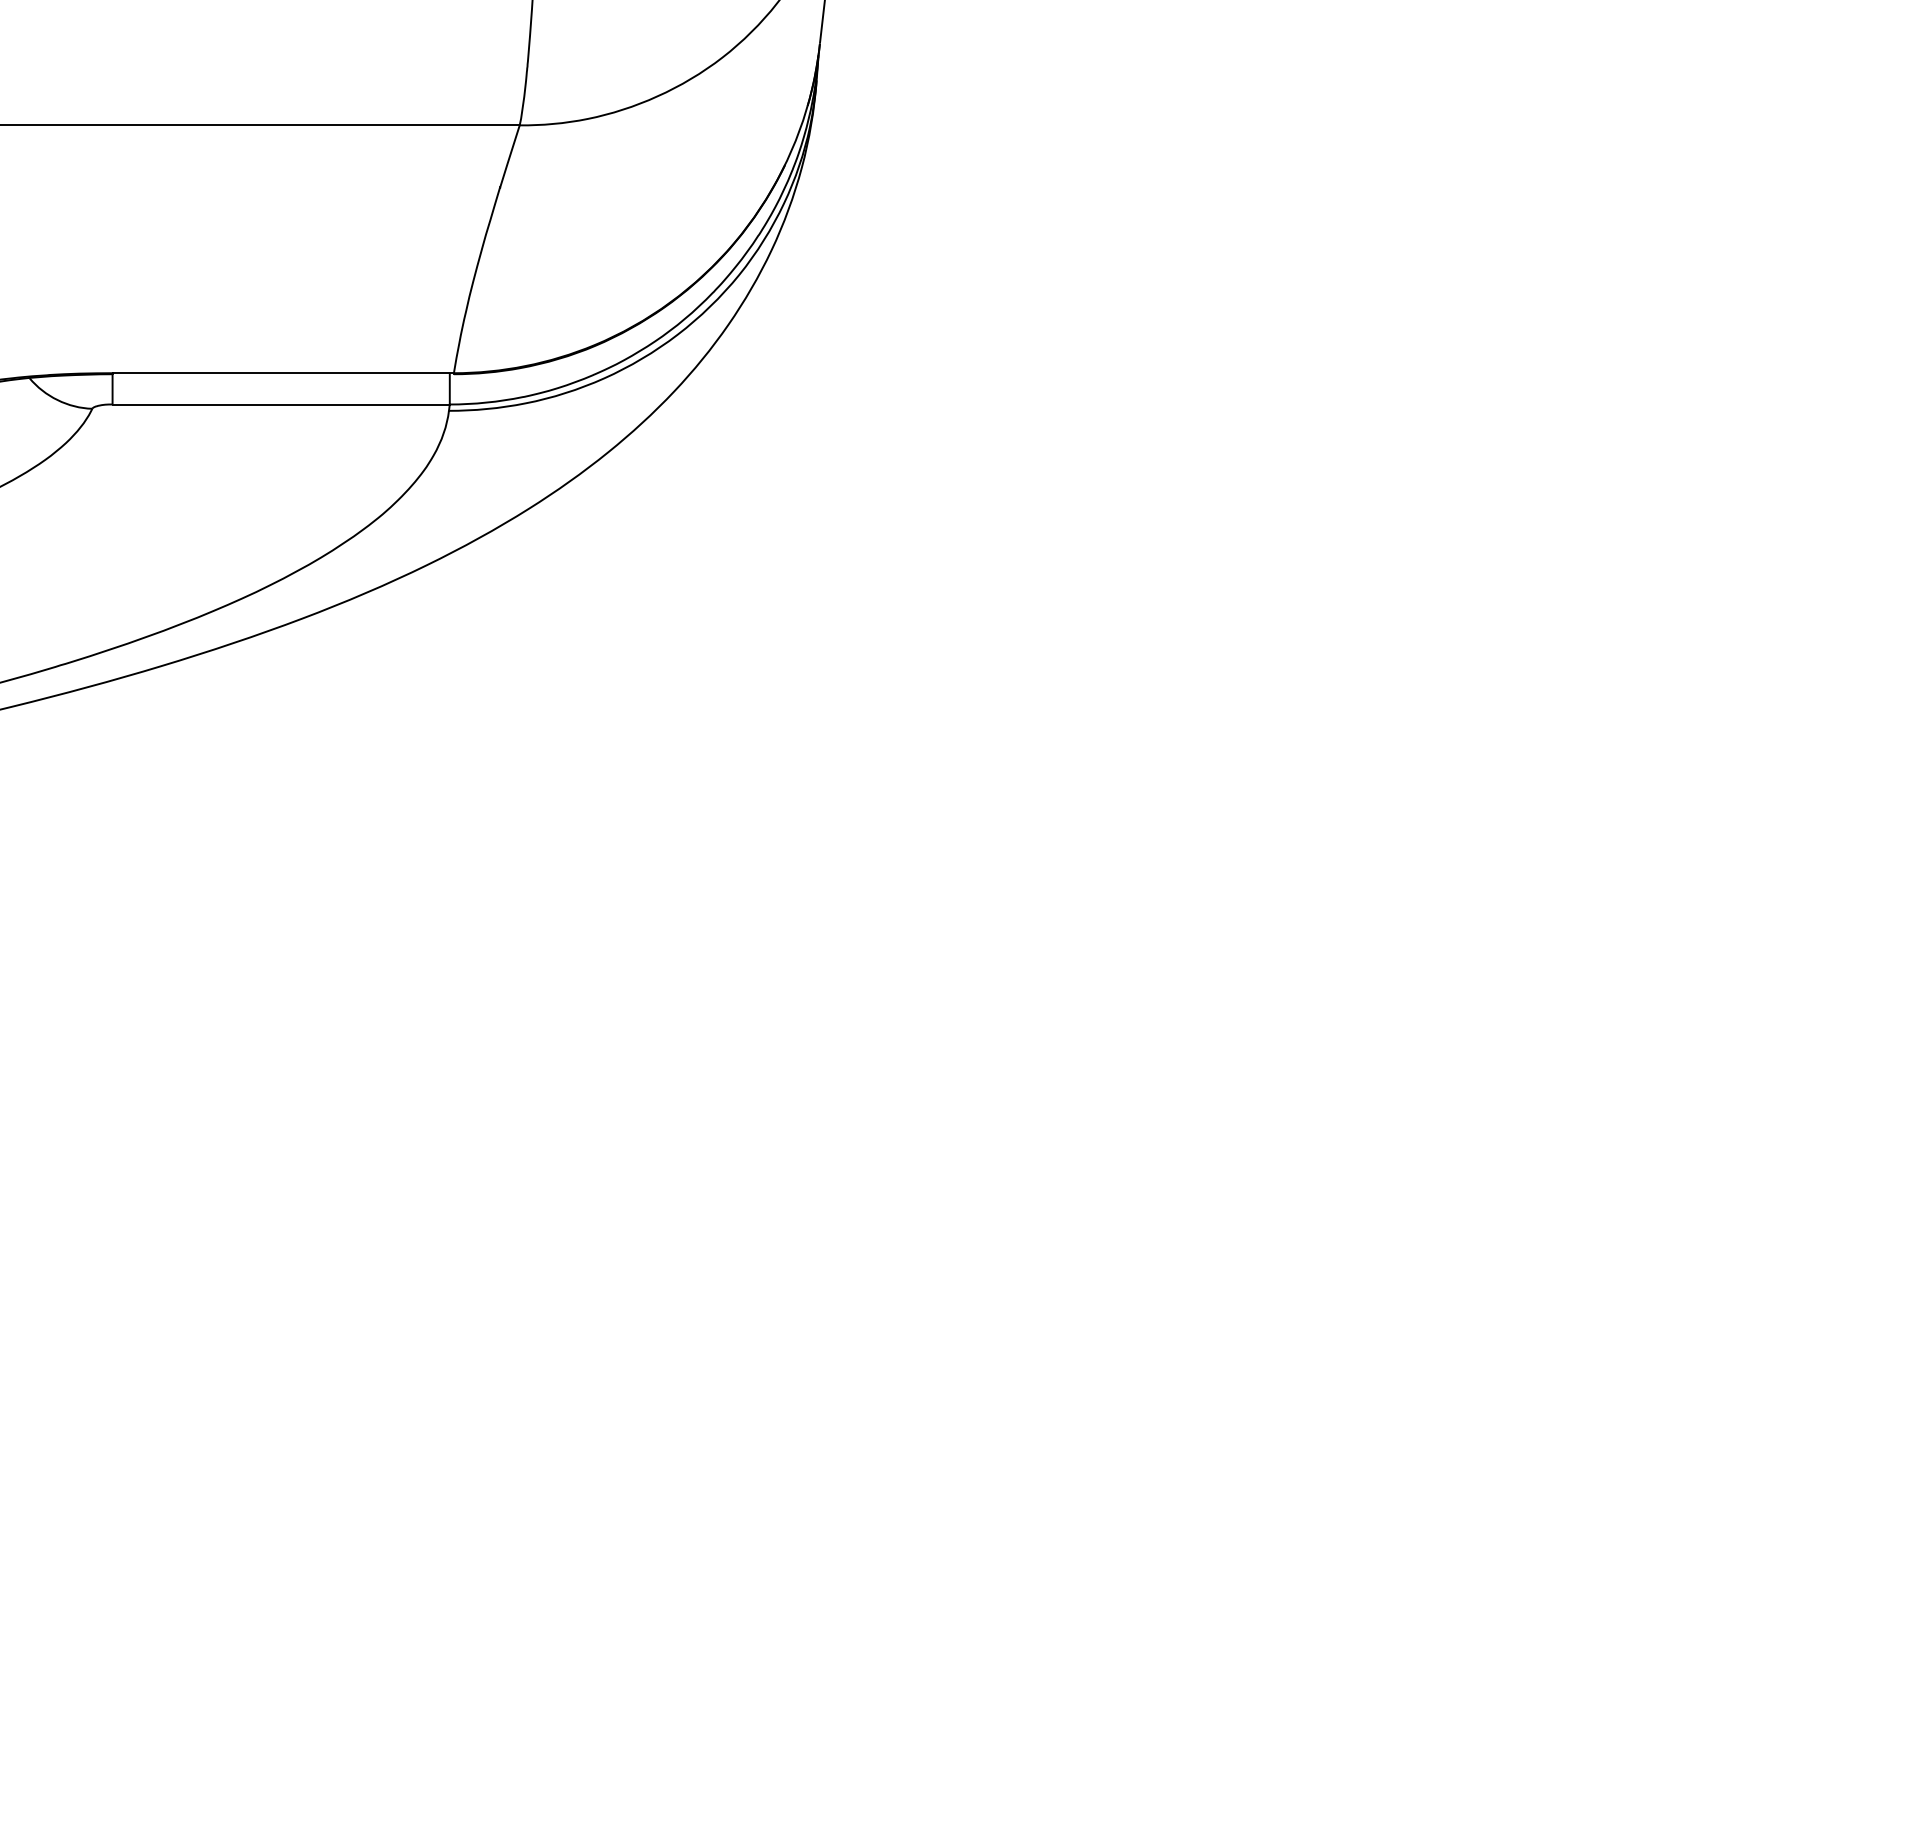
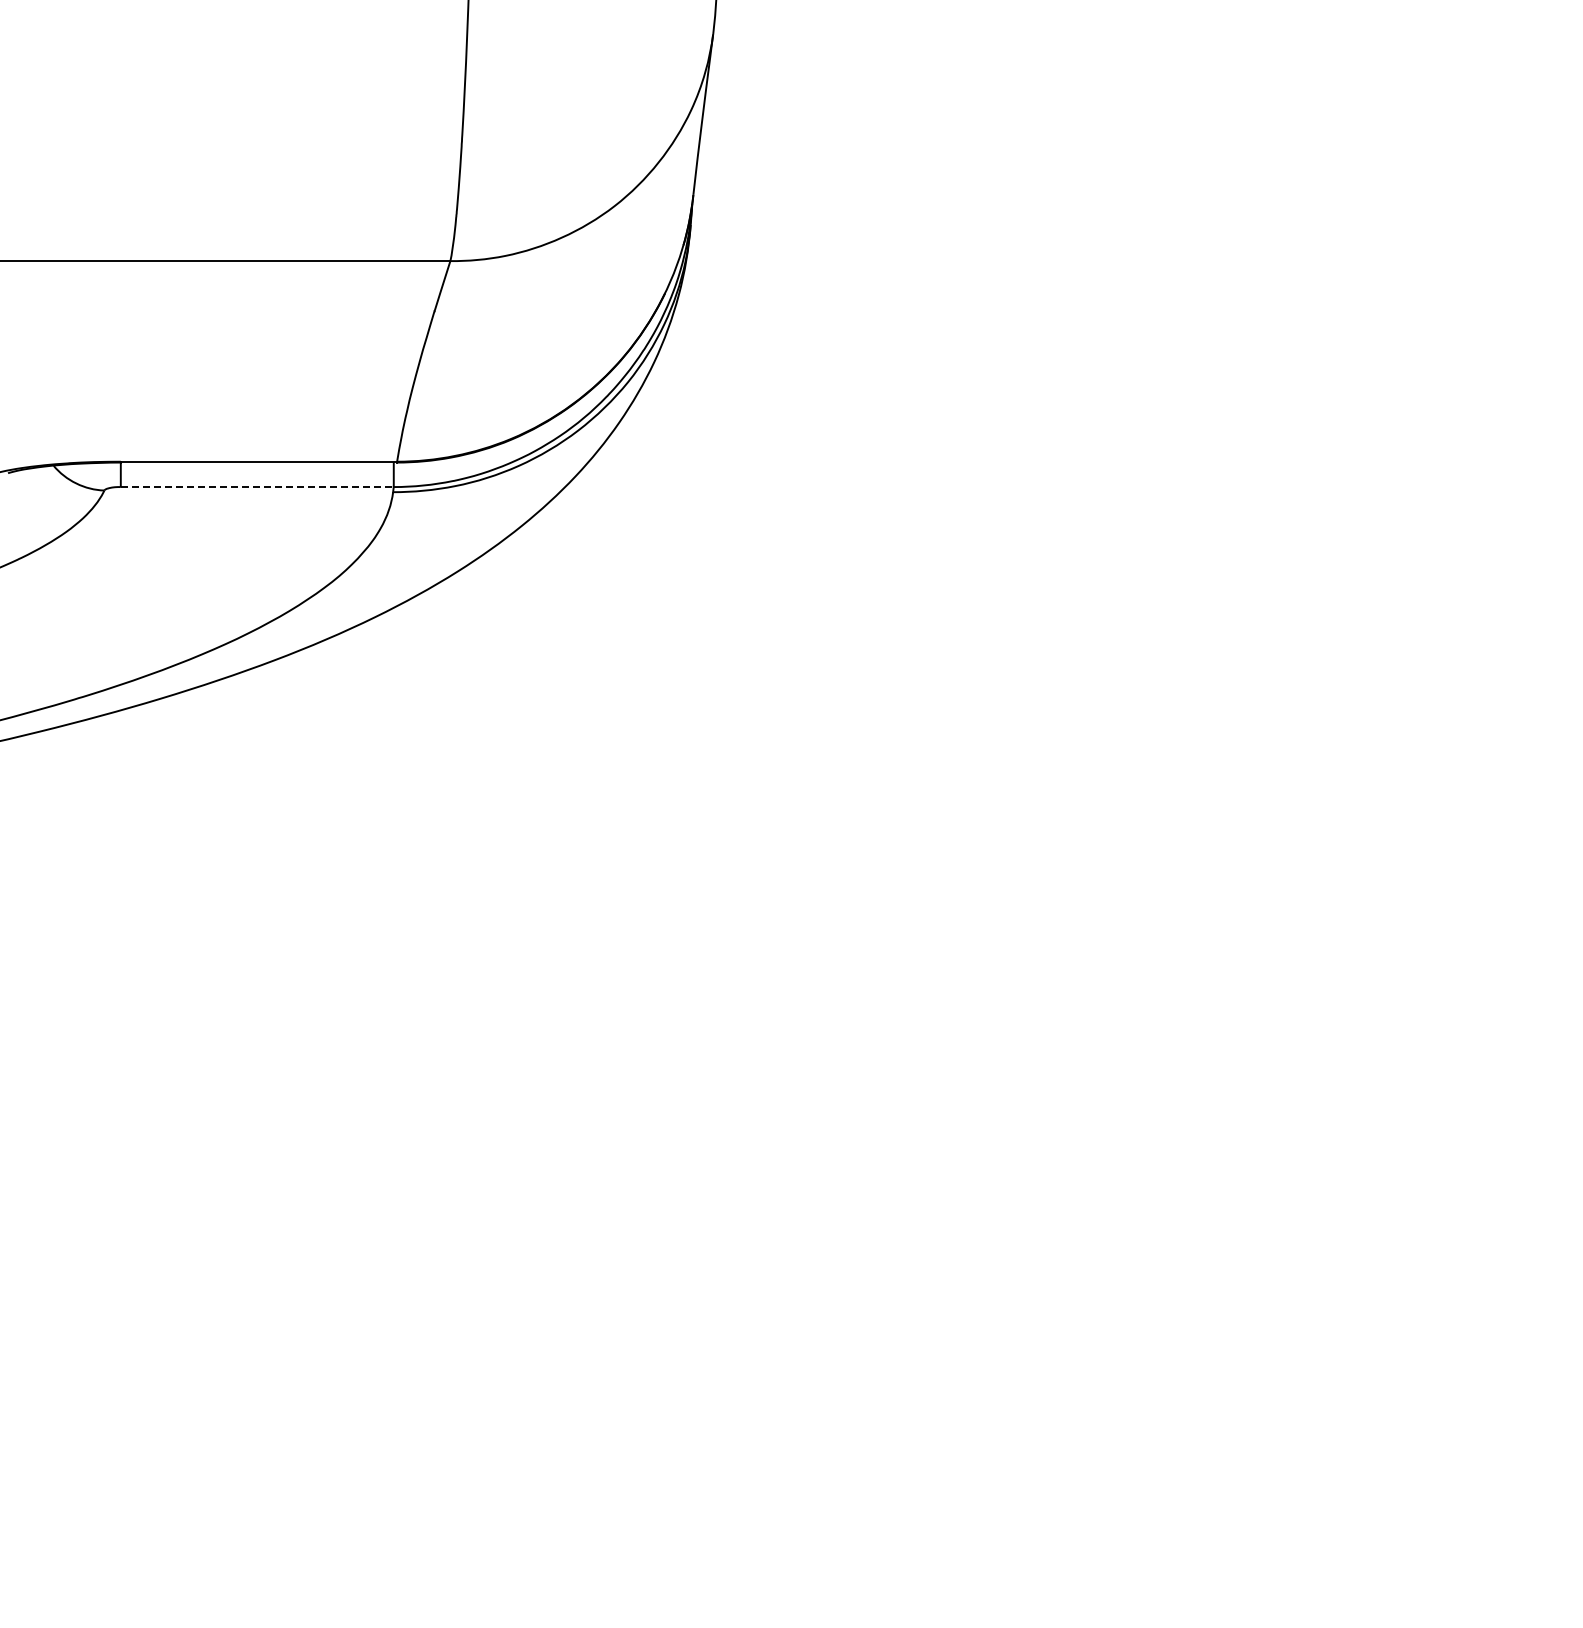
line: (281, 405) -> (257, 487), solid -> dashed

